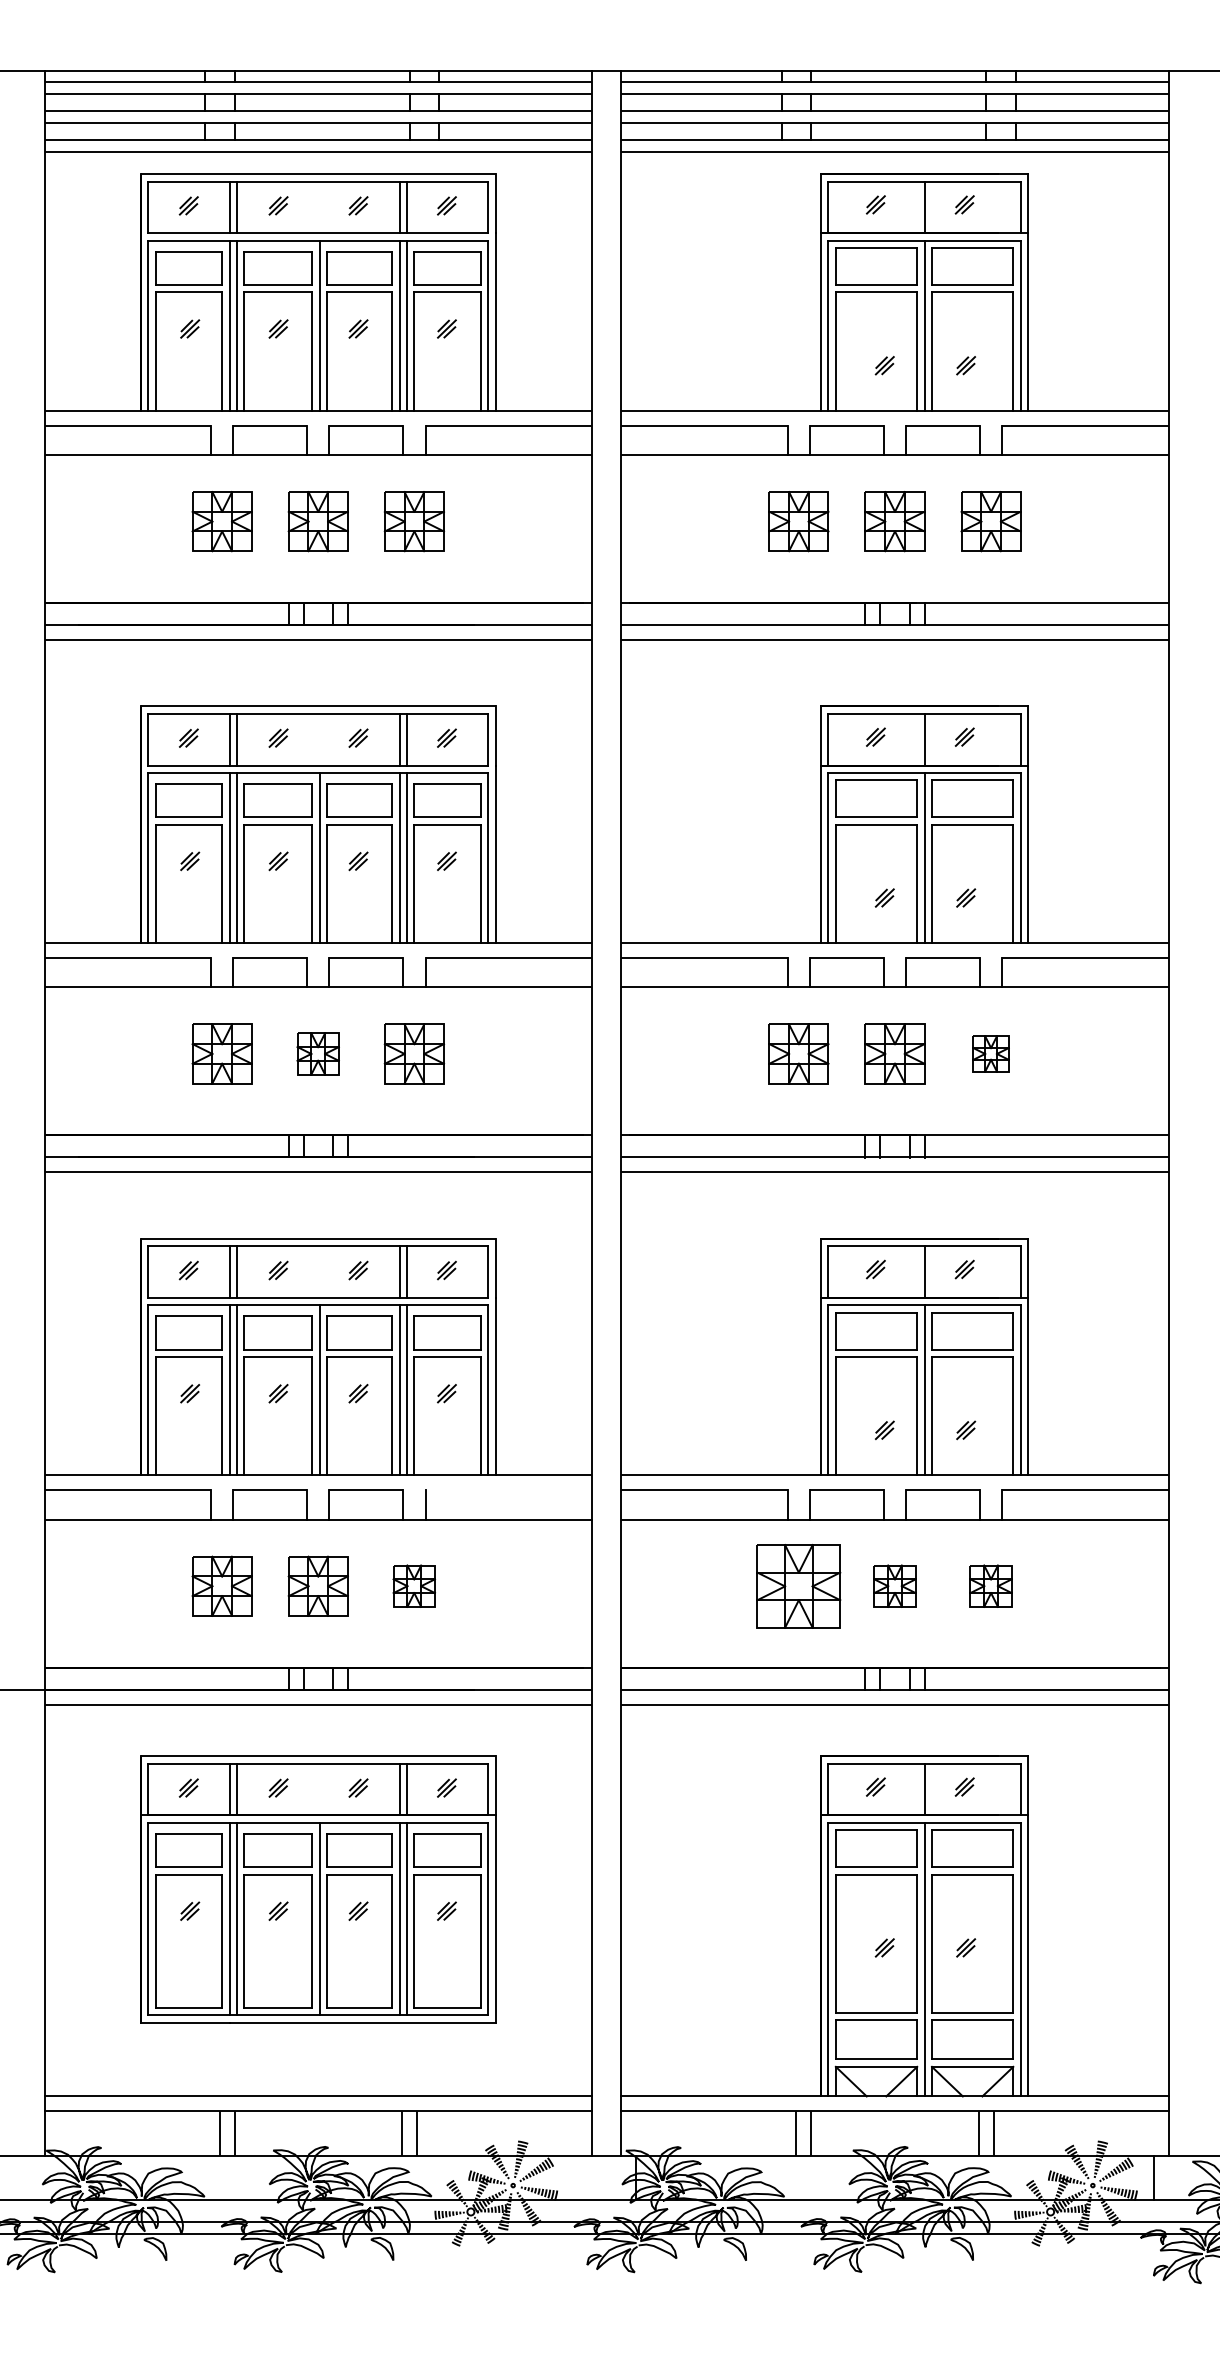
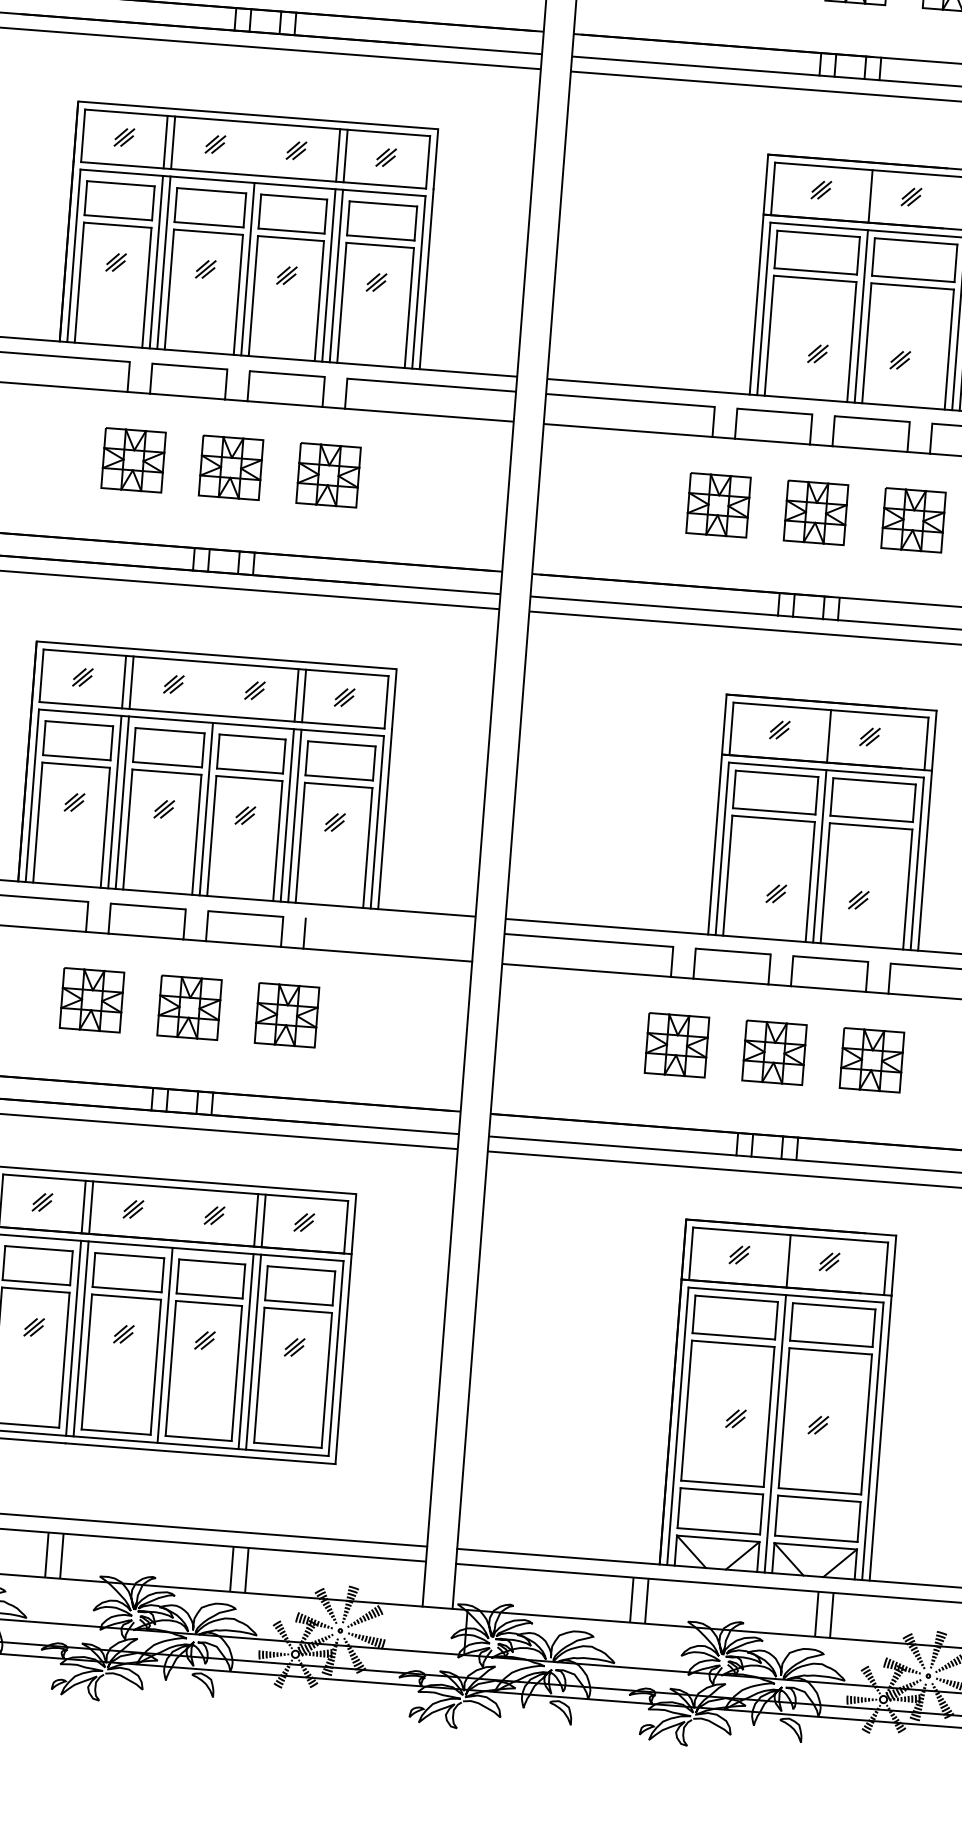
part: (317, 1053) -> (230, 467), size x1.43
part: (990, 1053) -> (912, 519), size x1.67
part: (413, 1585) -> (286, 1014), size x1.43
part: (798, 1585) -> (676, 1044), size x0.71
part: (894, 1585) -> (774, 1051), size x1.43
part: (990, 1585) -> (871, 1059), size x1.43

